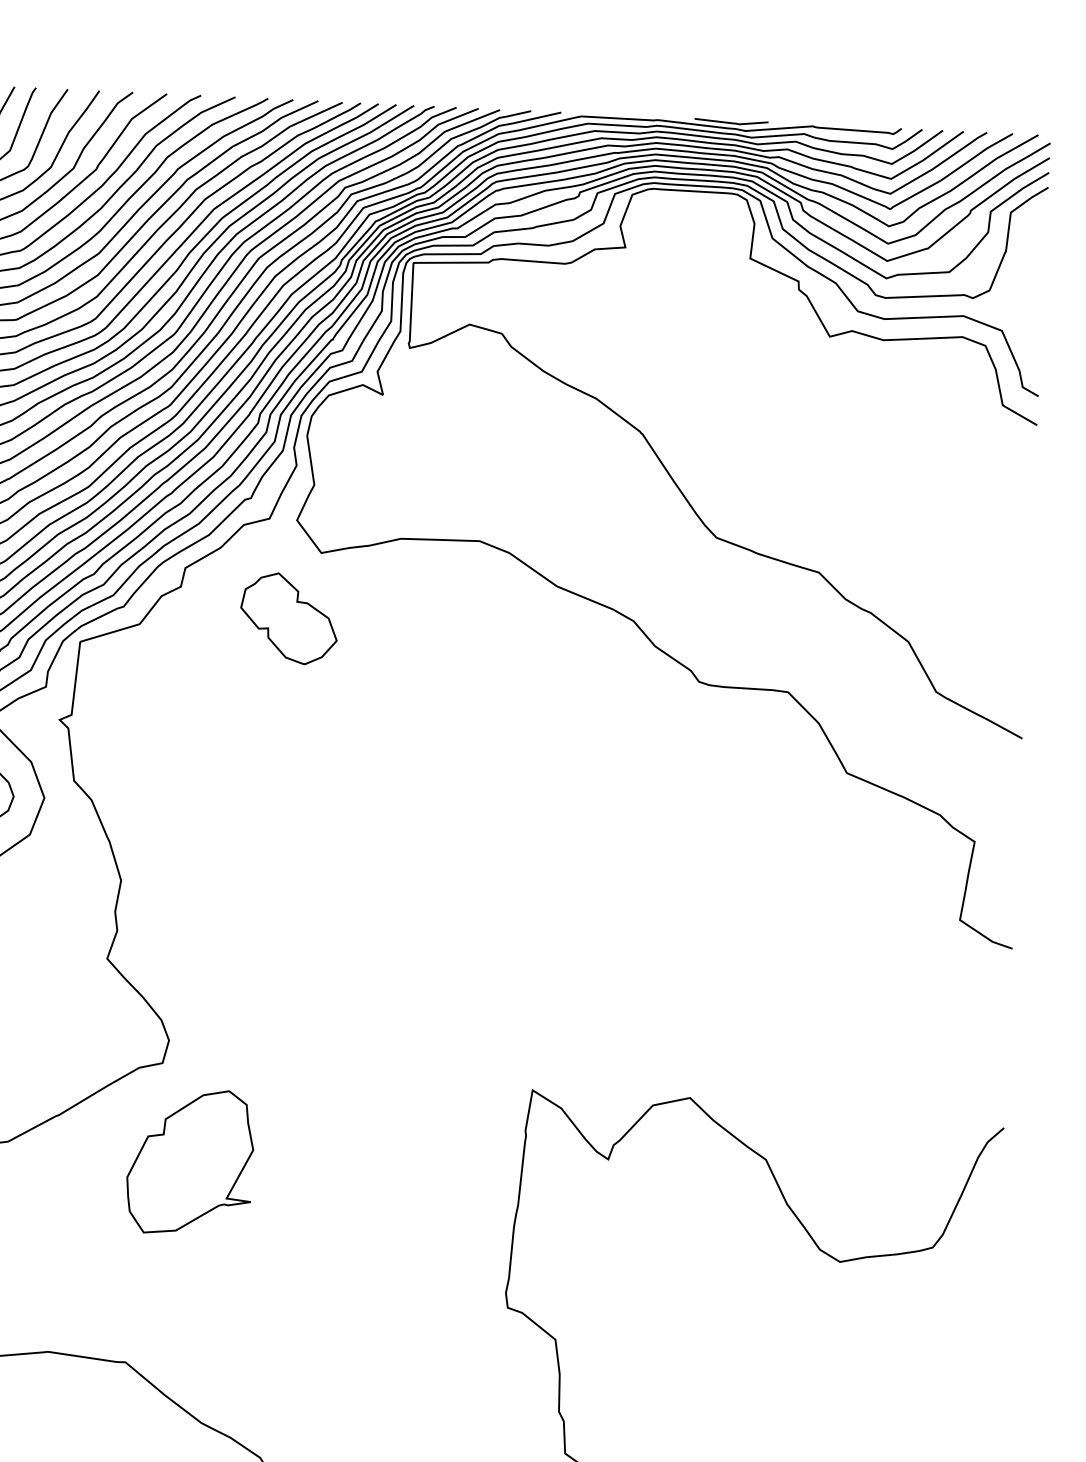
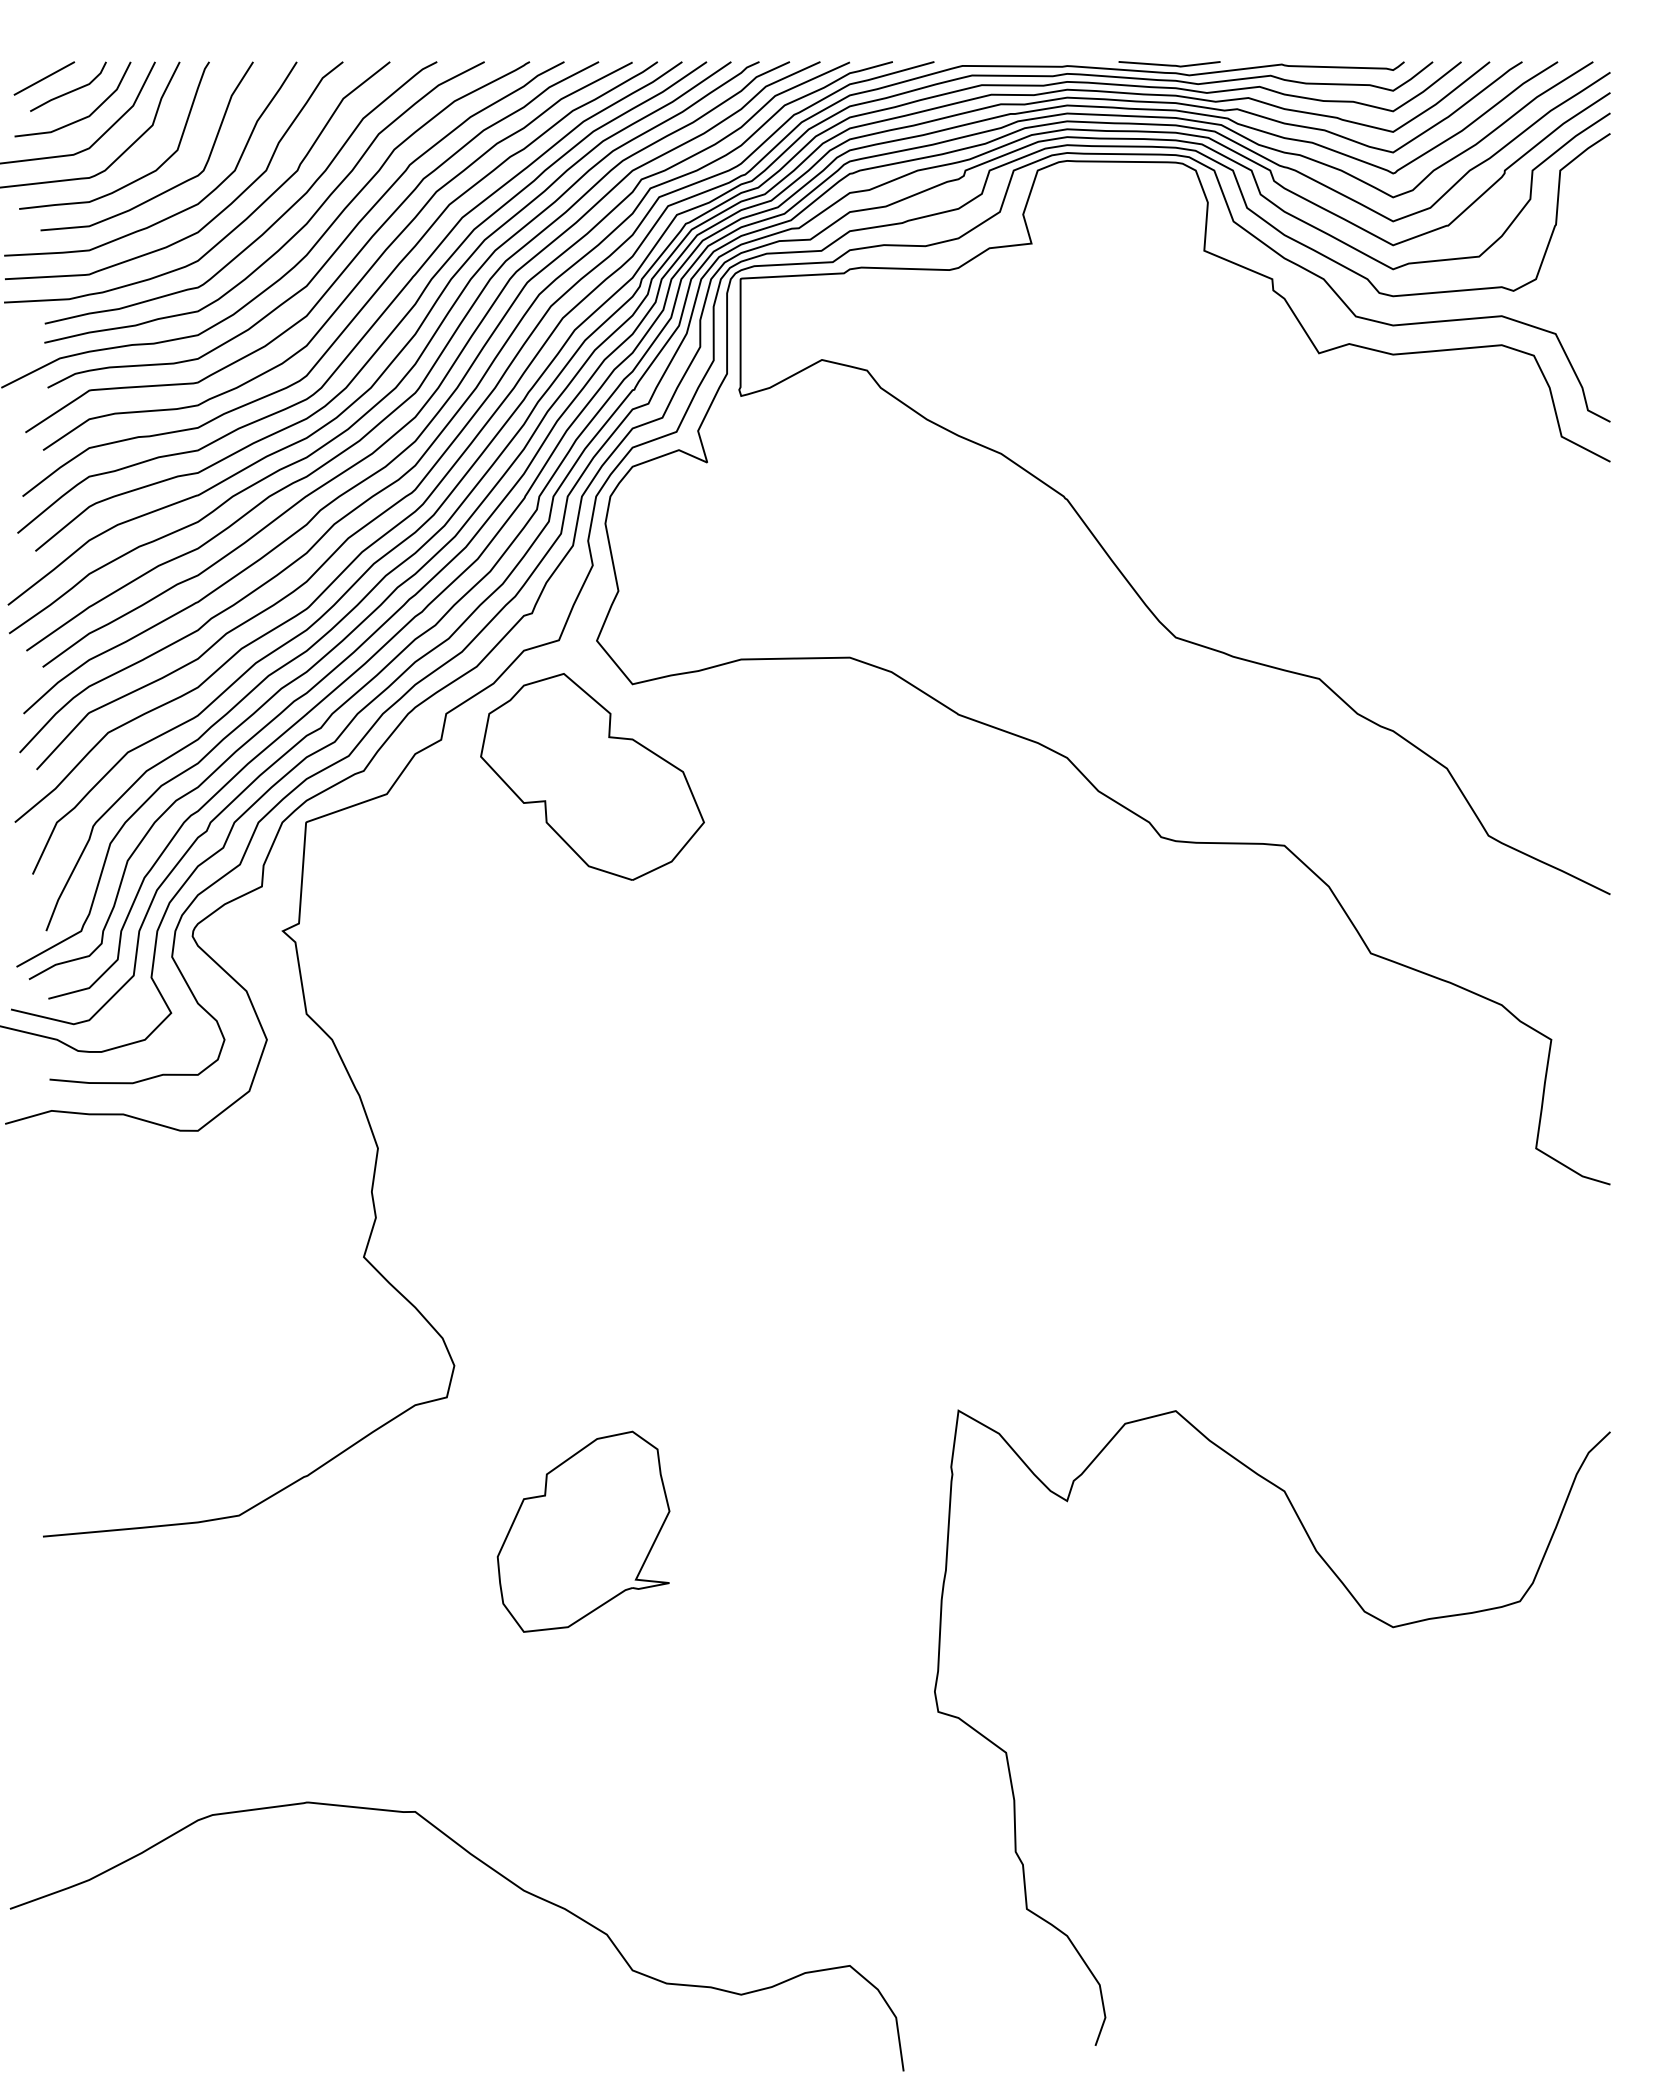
part: (289, 618) -> (592, 776), size x1.67
part: (190, 1161) -> (583, 1531), moved

